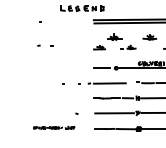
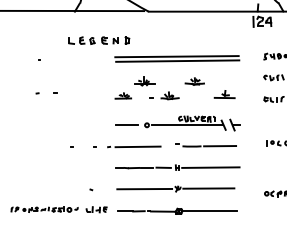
part: (128, 47) -> (164, 95), size x1.43
part: (53, 127) -> (58, 209), size x1.67

